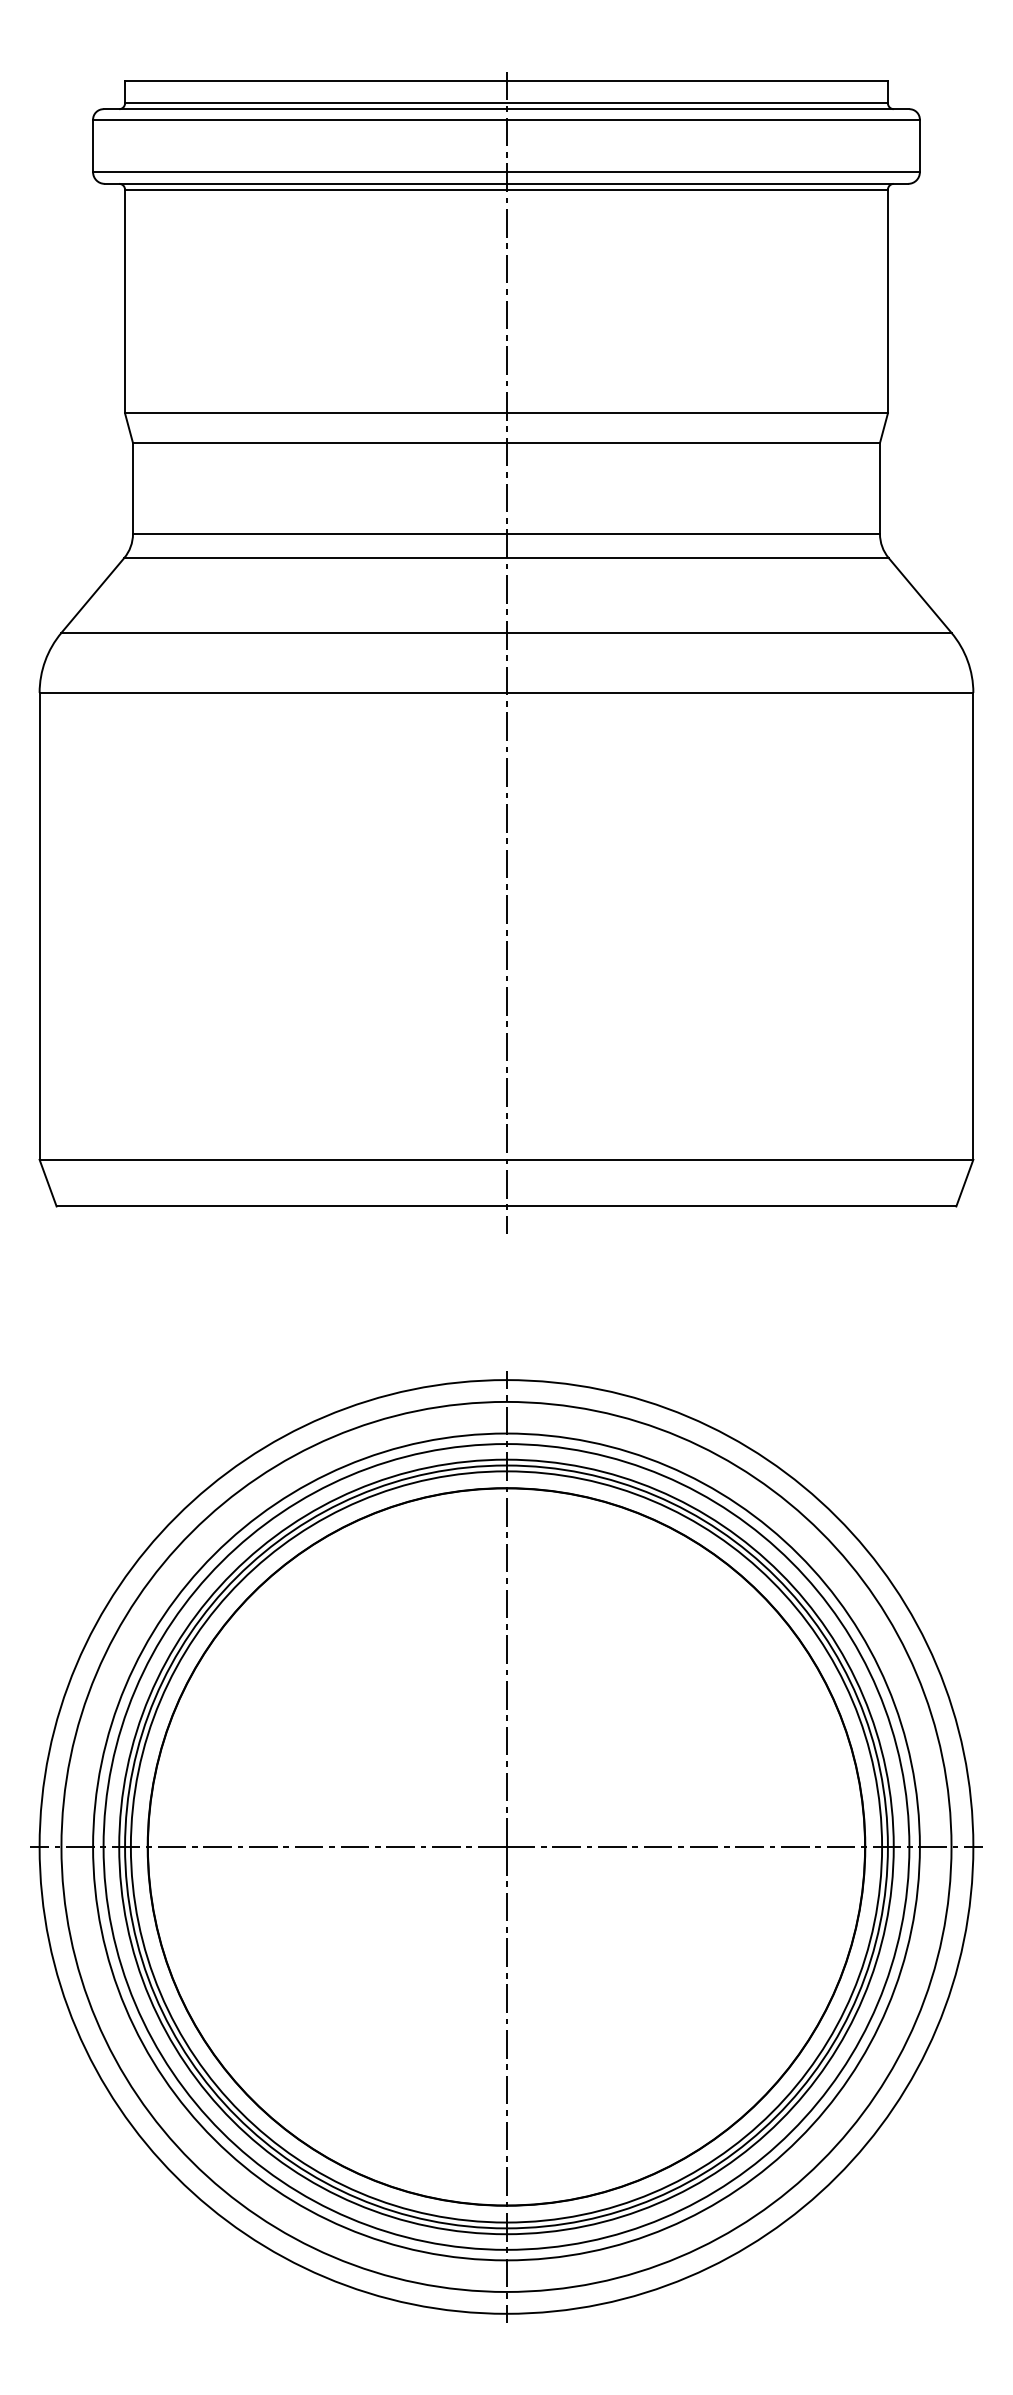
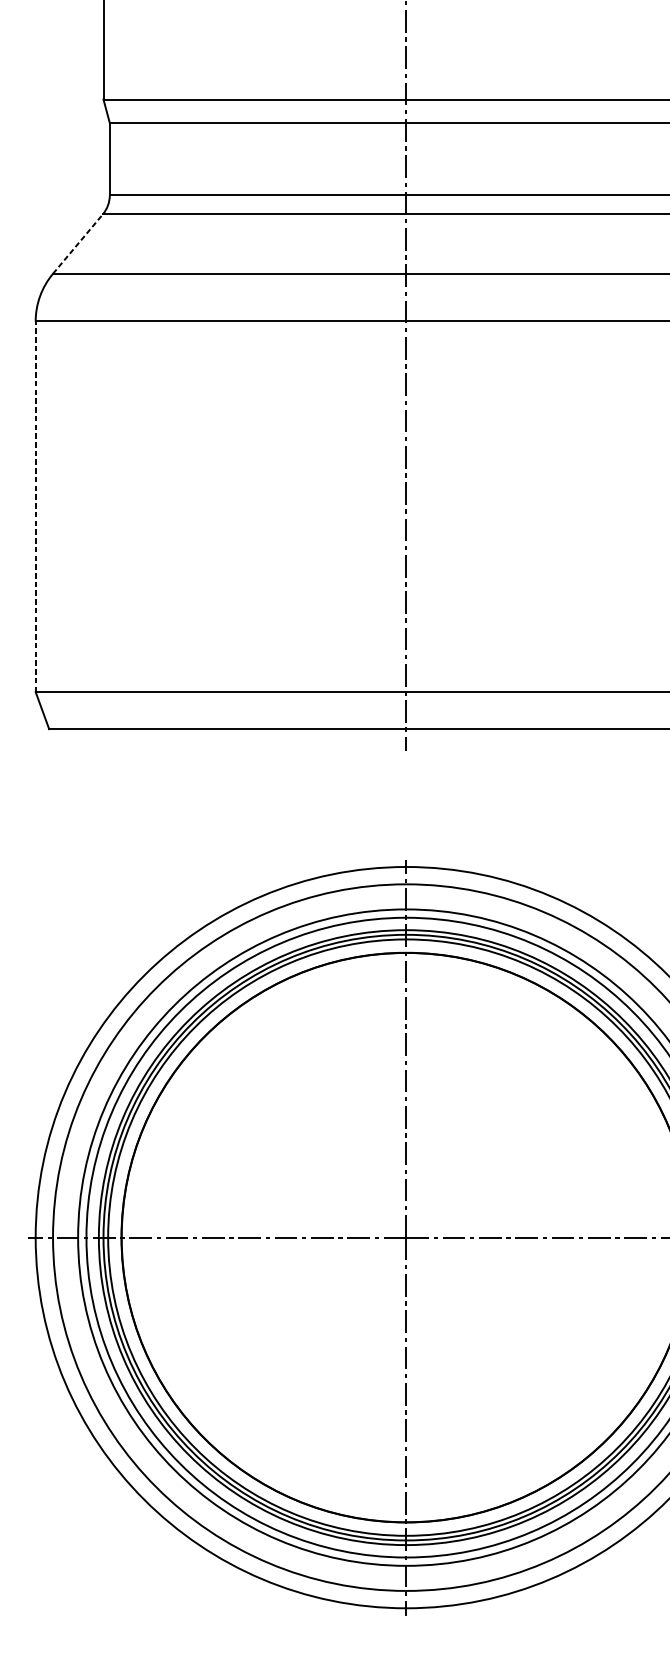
line: (92, 595) -> (77, 244), solid -> dashed
line: (39, 925) -> (35, 506), solid -> dashed

